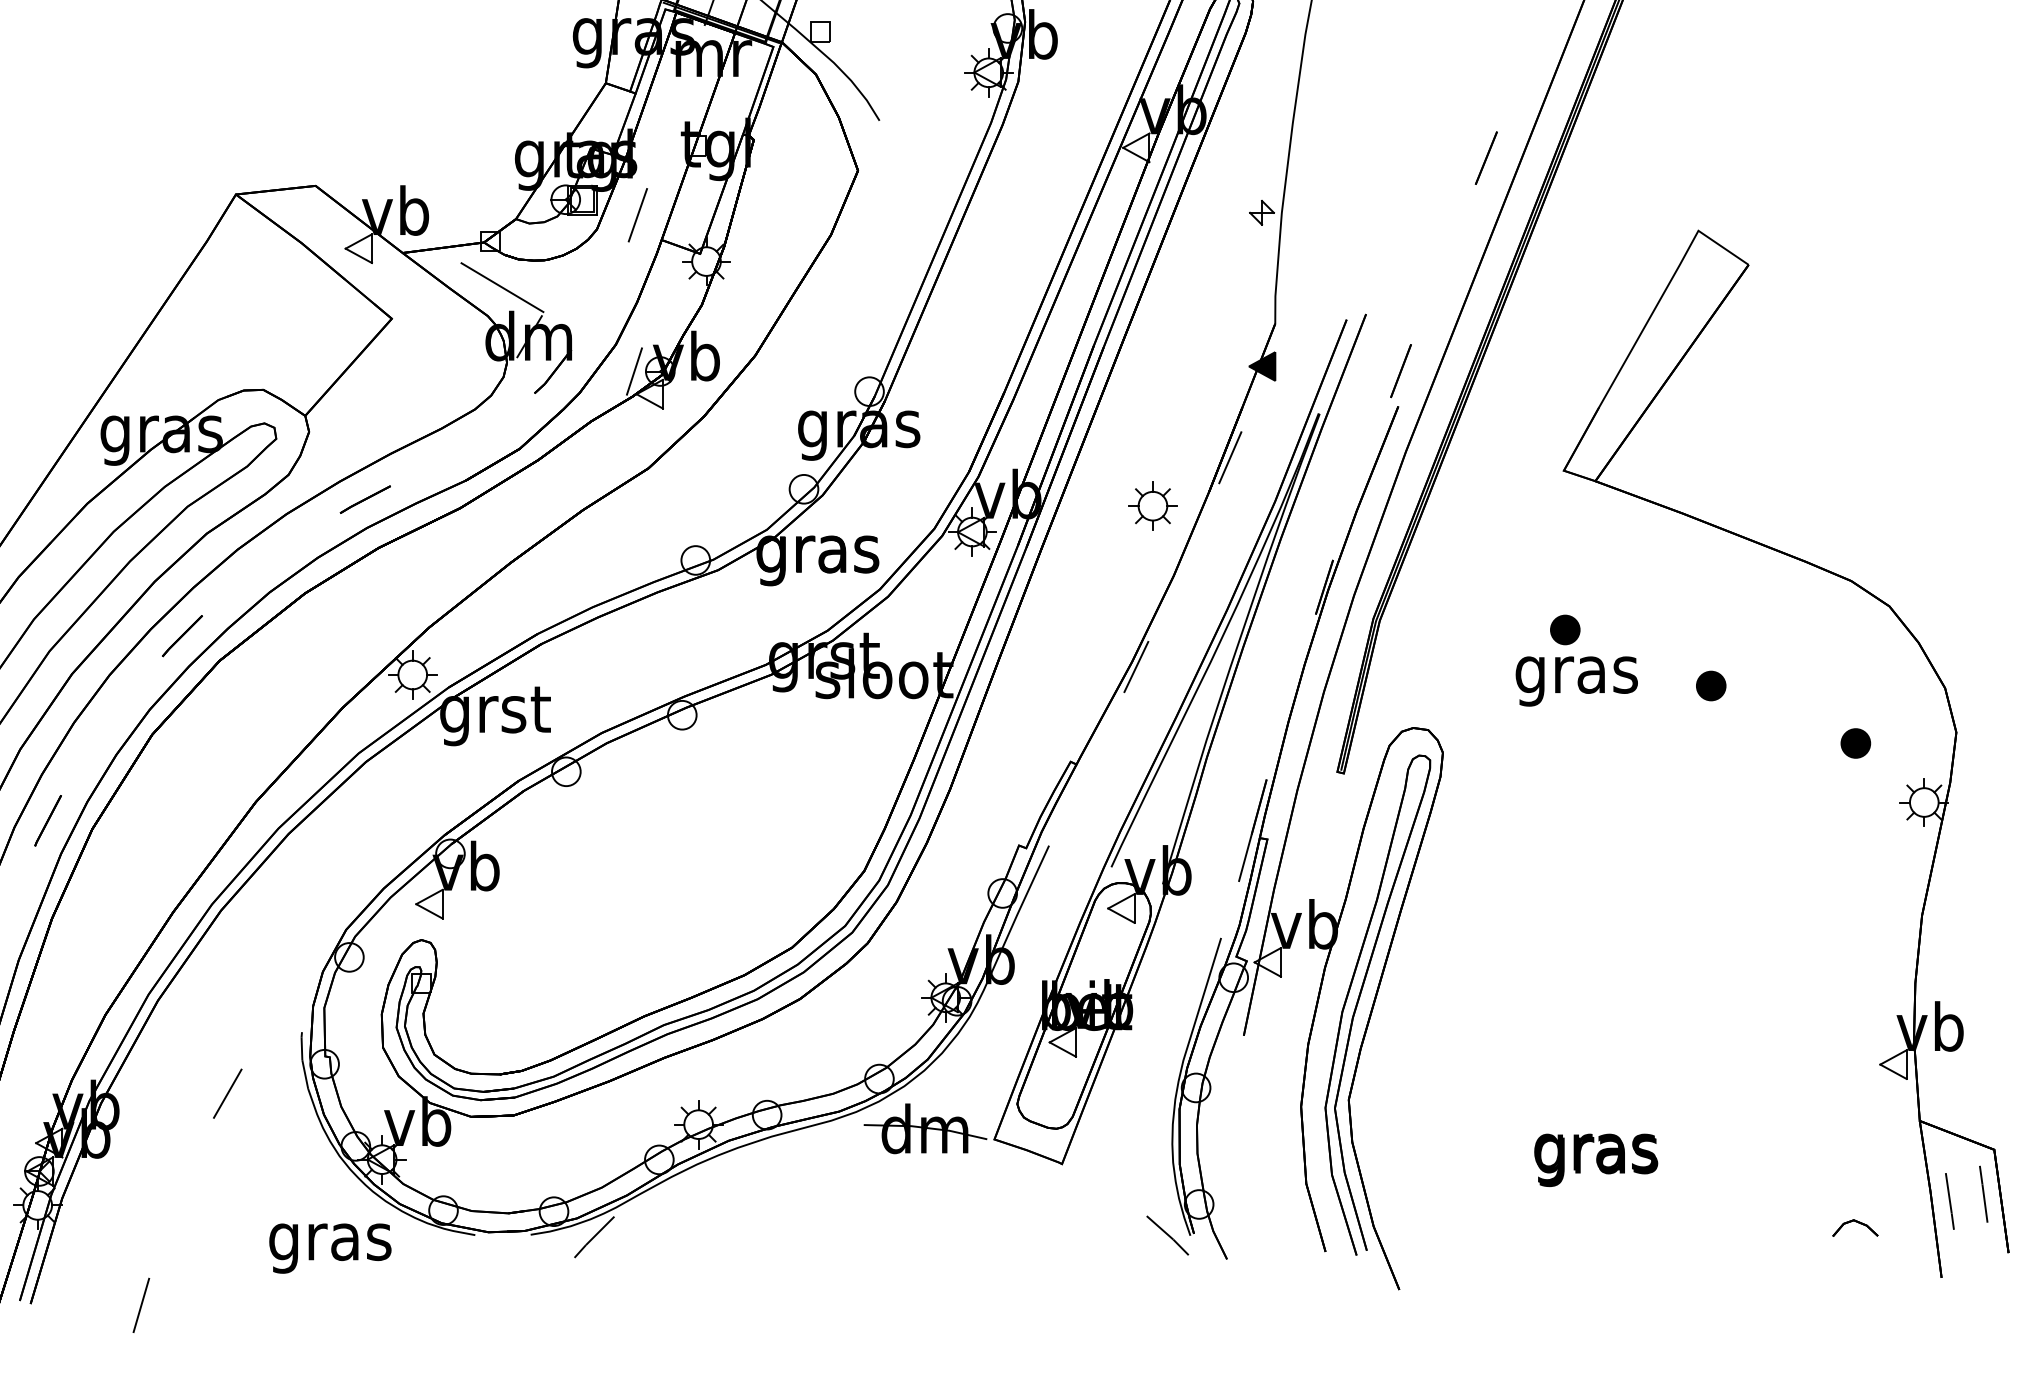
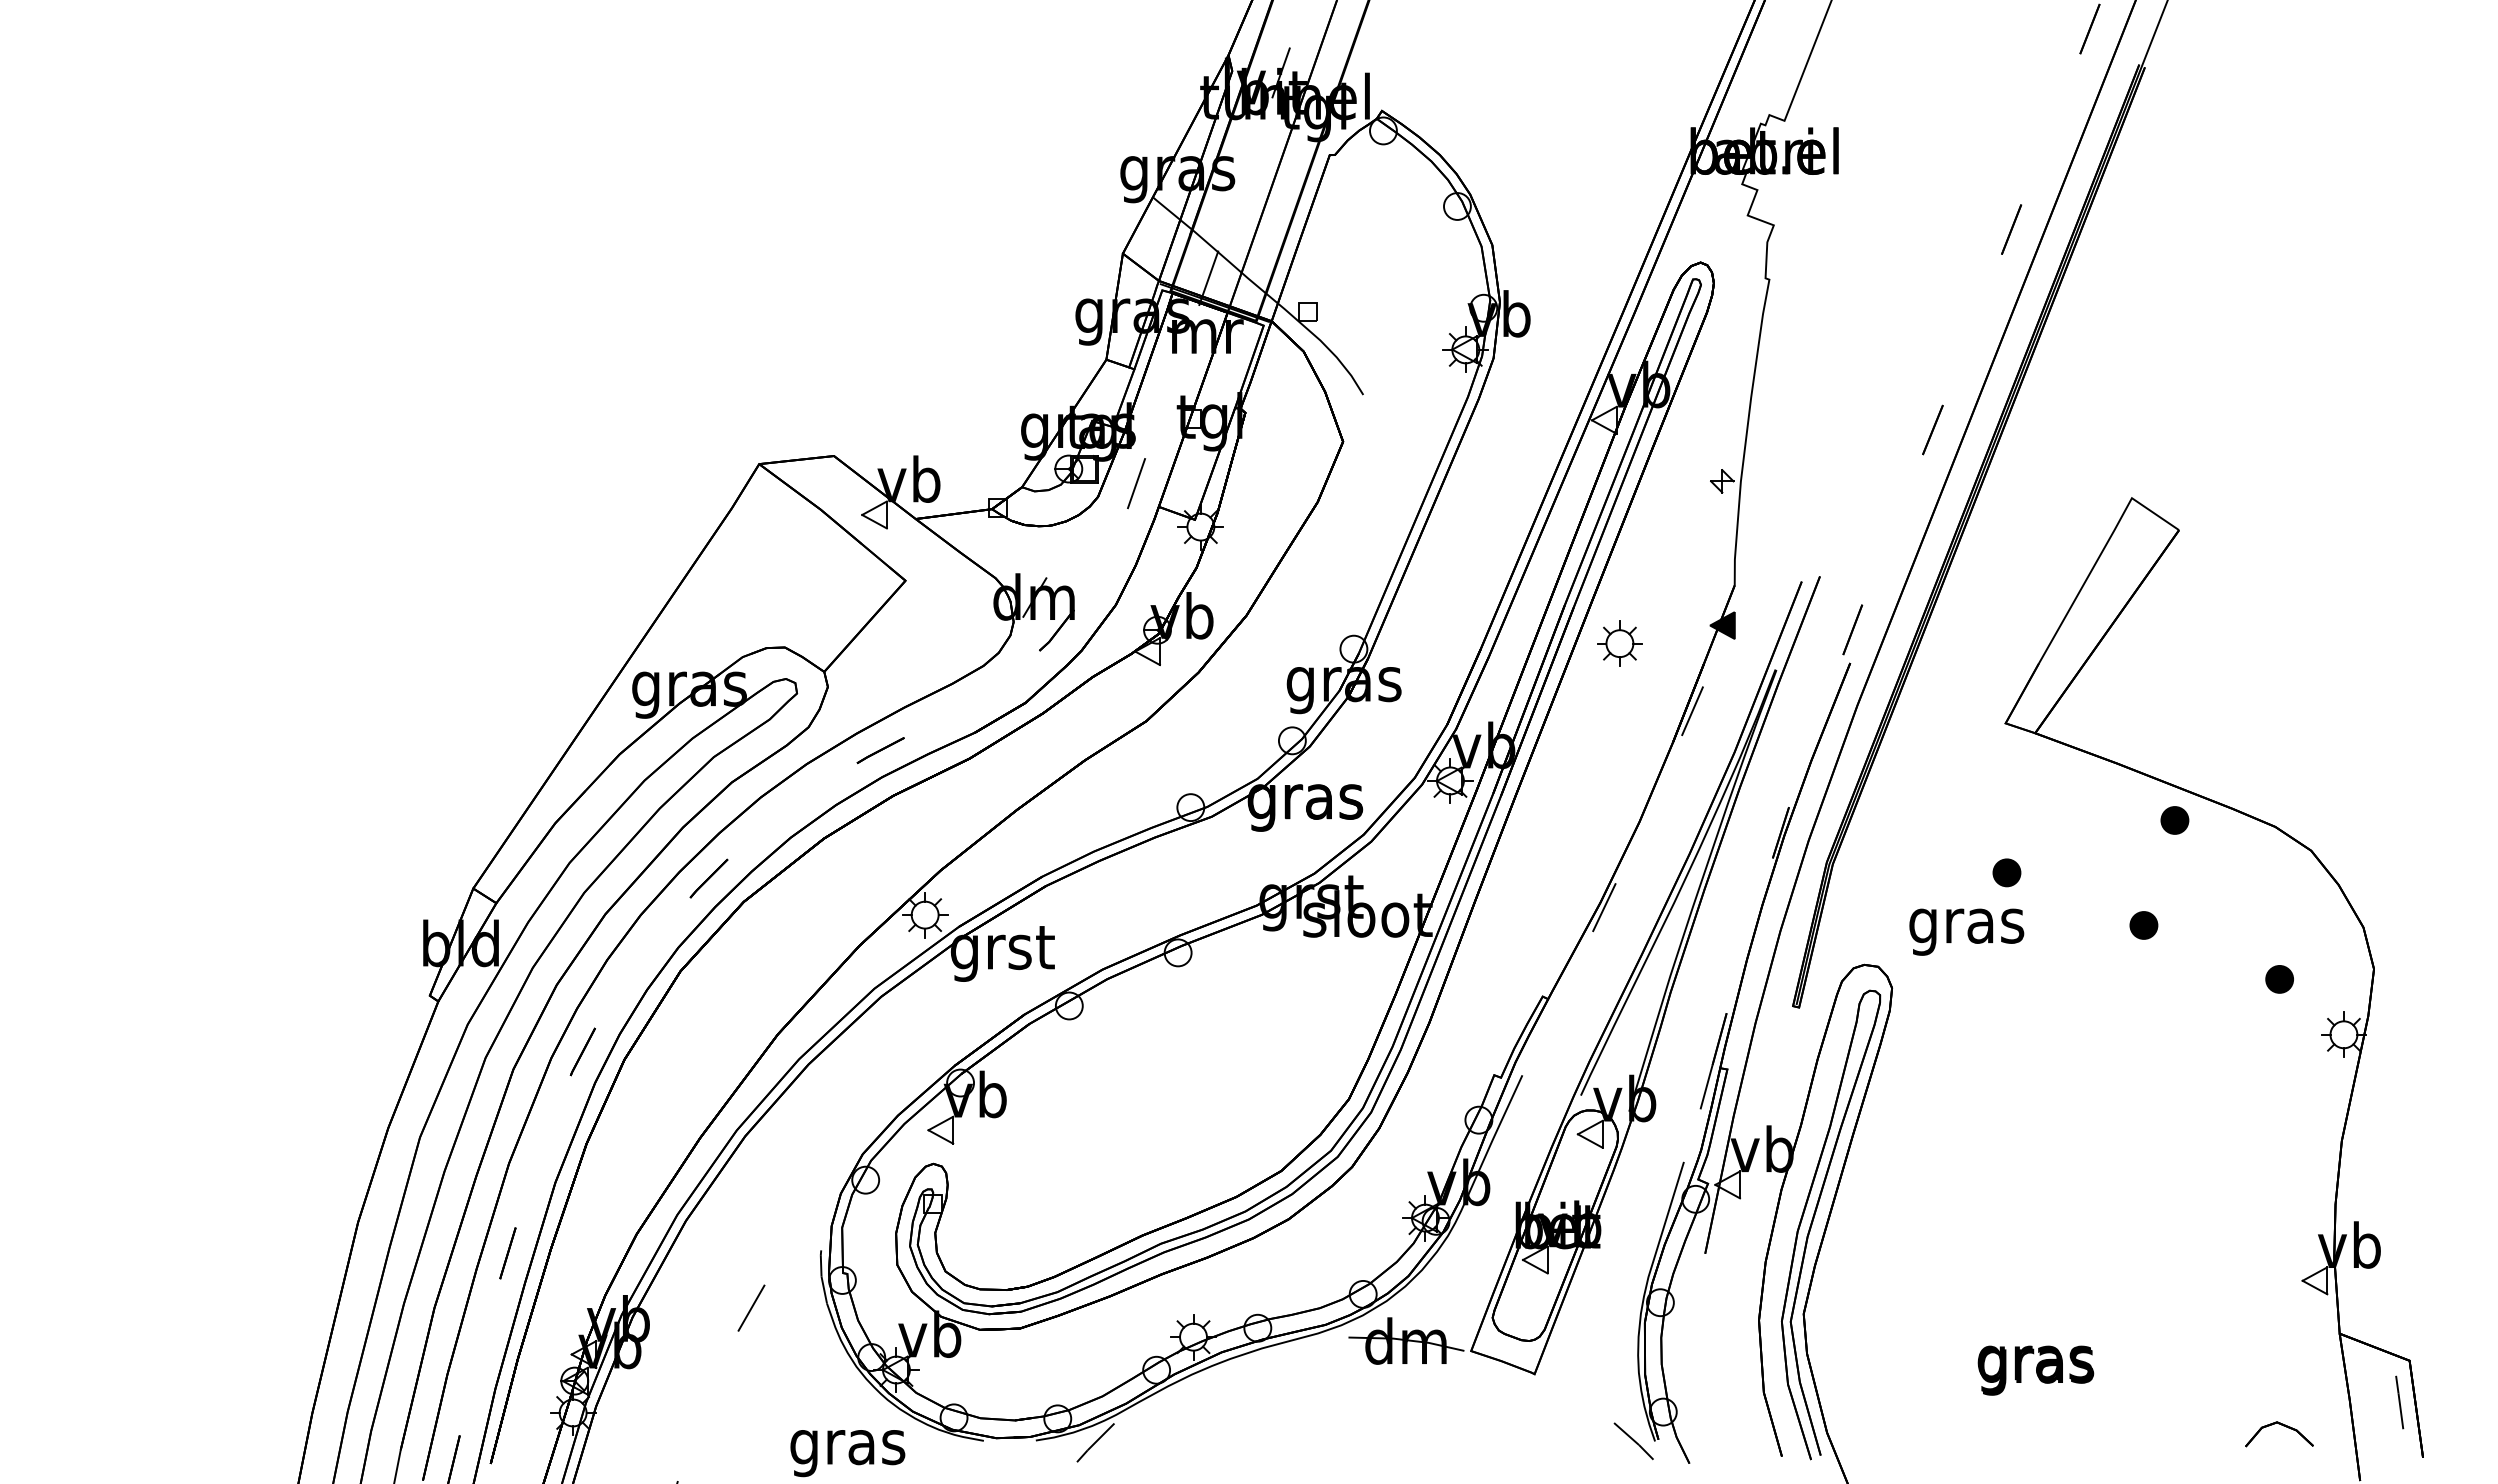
line: (501, 287) -> (1008, 551), removed
line: (634, 370) -> (1133, 629), removed
part: (1152, 506) -> (1619, 643), moved
part: (1743, 574) -> (2174, 820), added
text: (1576, 680) -> (1966, 931), moved
line: (1949, 1200) -> (2367, 1408), removed
part: (1854, 1228) -> (2278, 1434), size x1.6

